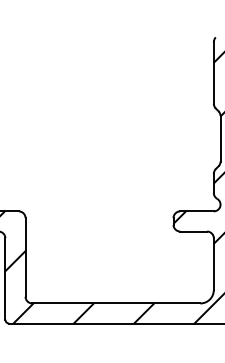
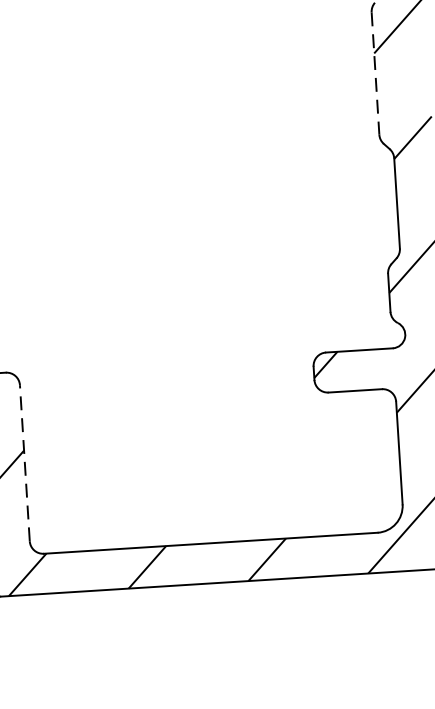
line: (213, 72) -> (374, 72), solid -> dashed
line: (25, 256) -> (24, 461), solid -> dashed

